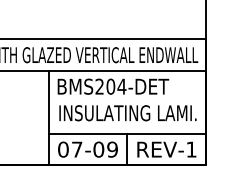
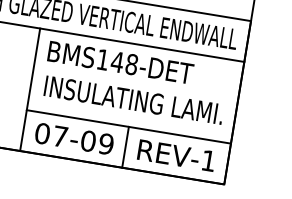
text: (110, 86) -> (117, 61), BMS204-DET -> BMS148-DET

